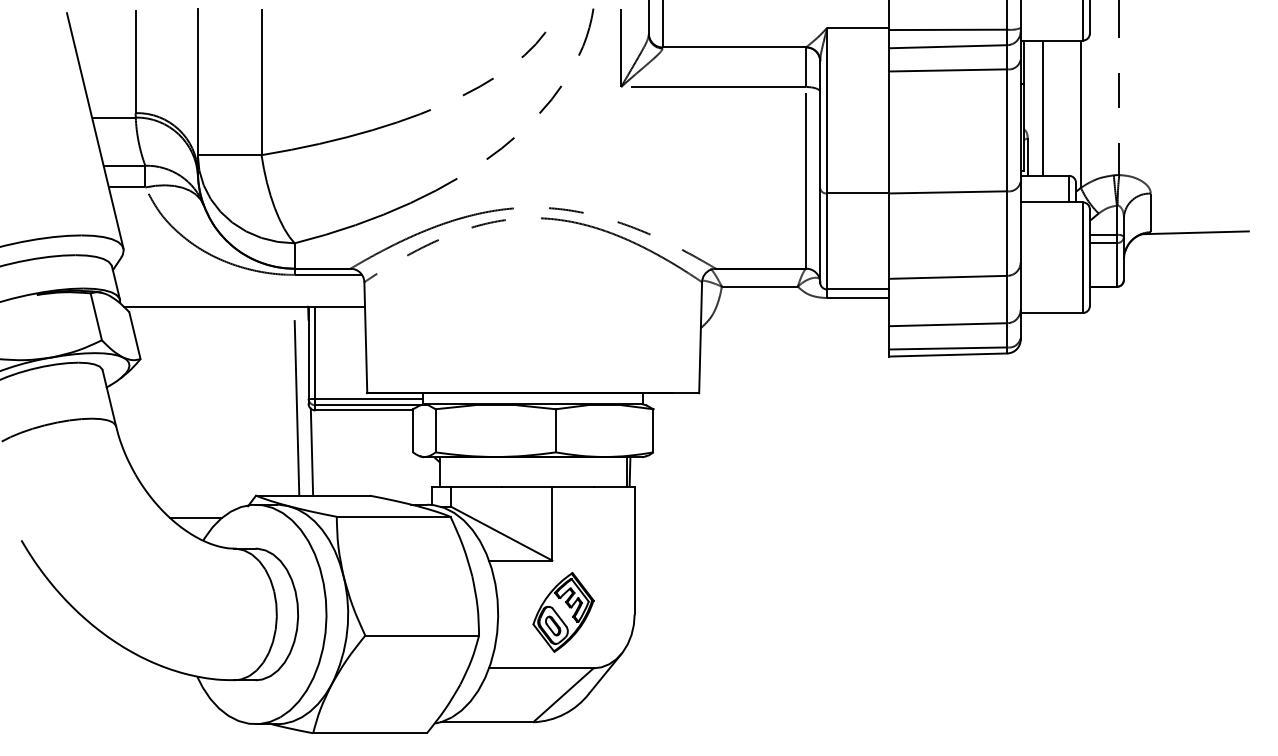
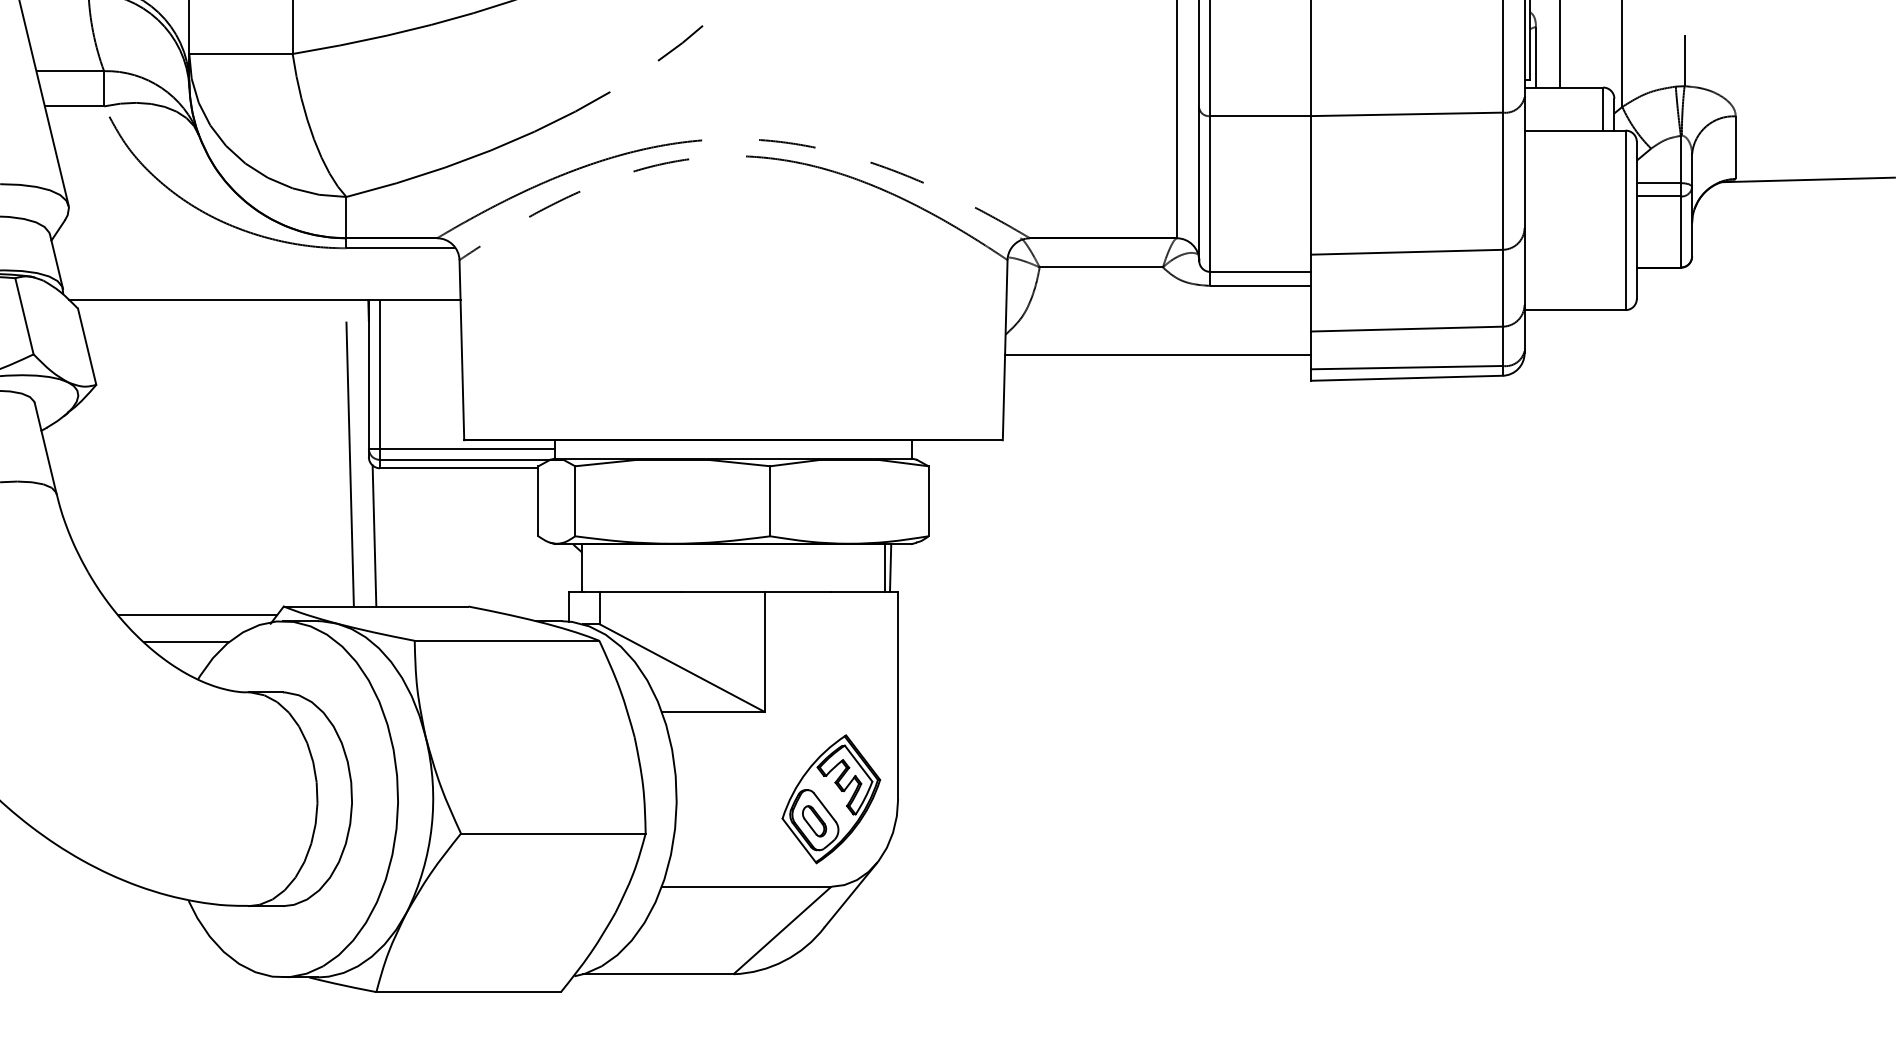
line: (794, 340) -> (1157, 354), added
line: (202, 500) -> (196, 614), added
part: (563, 612) -> (831, 799), moved

